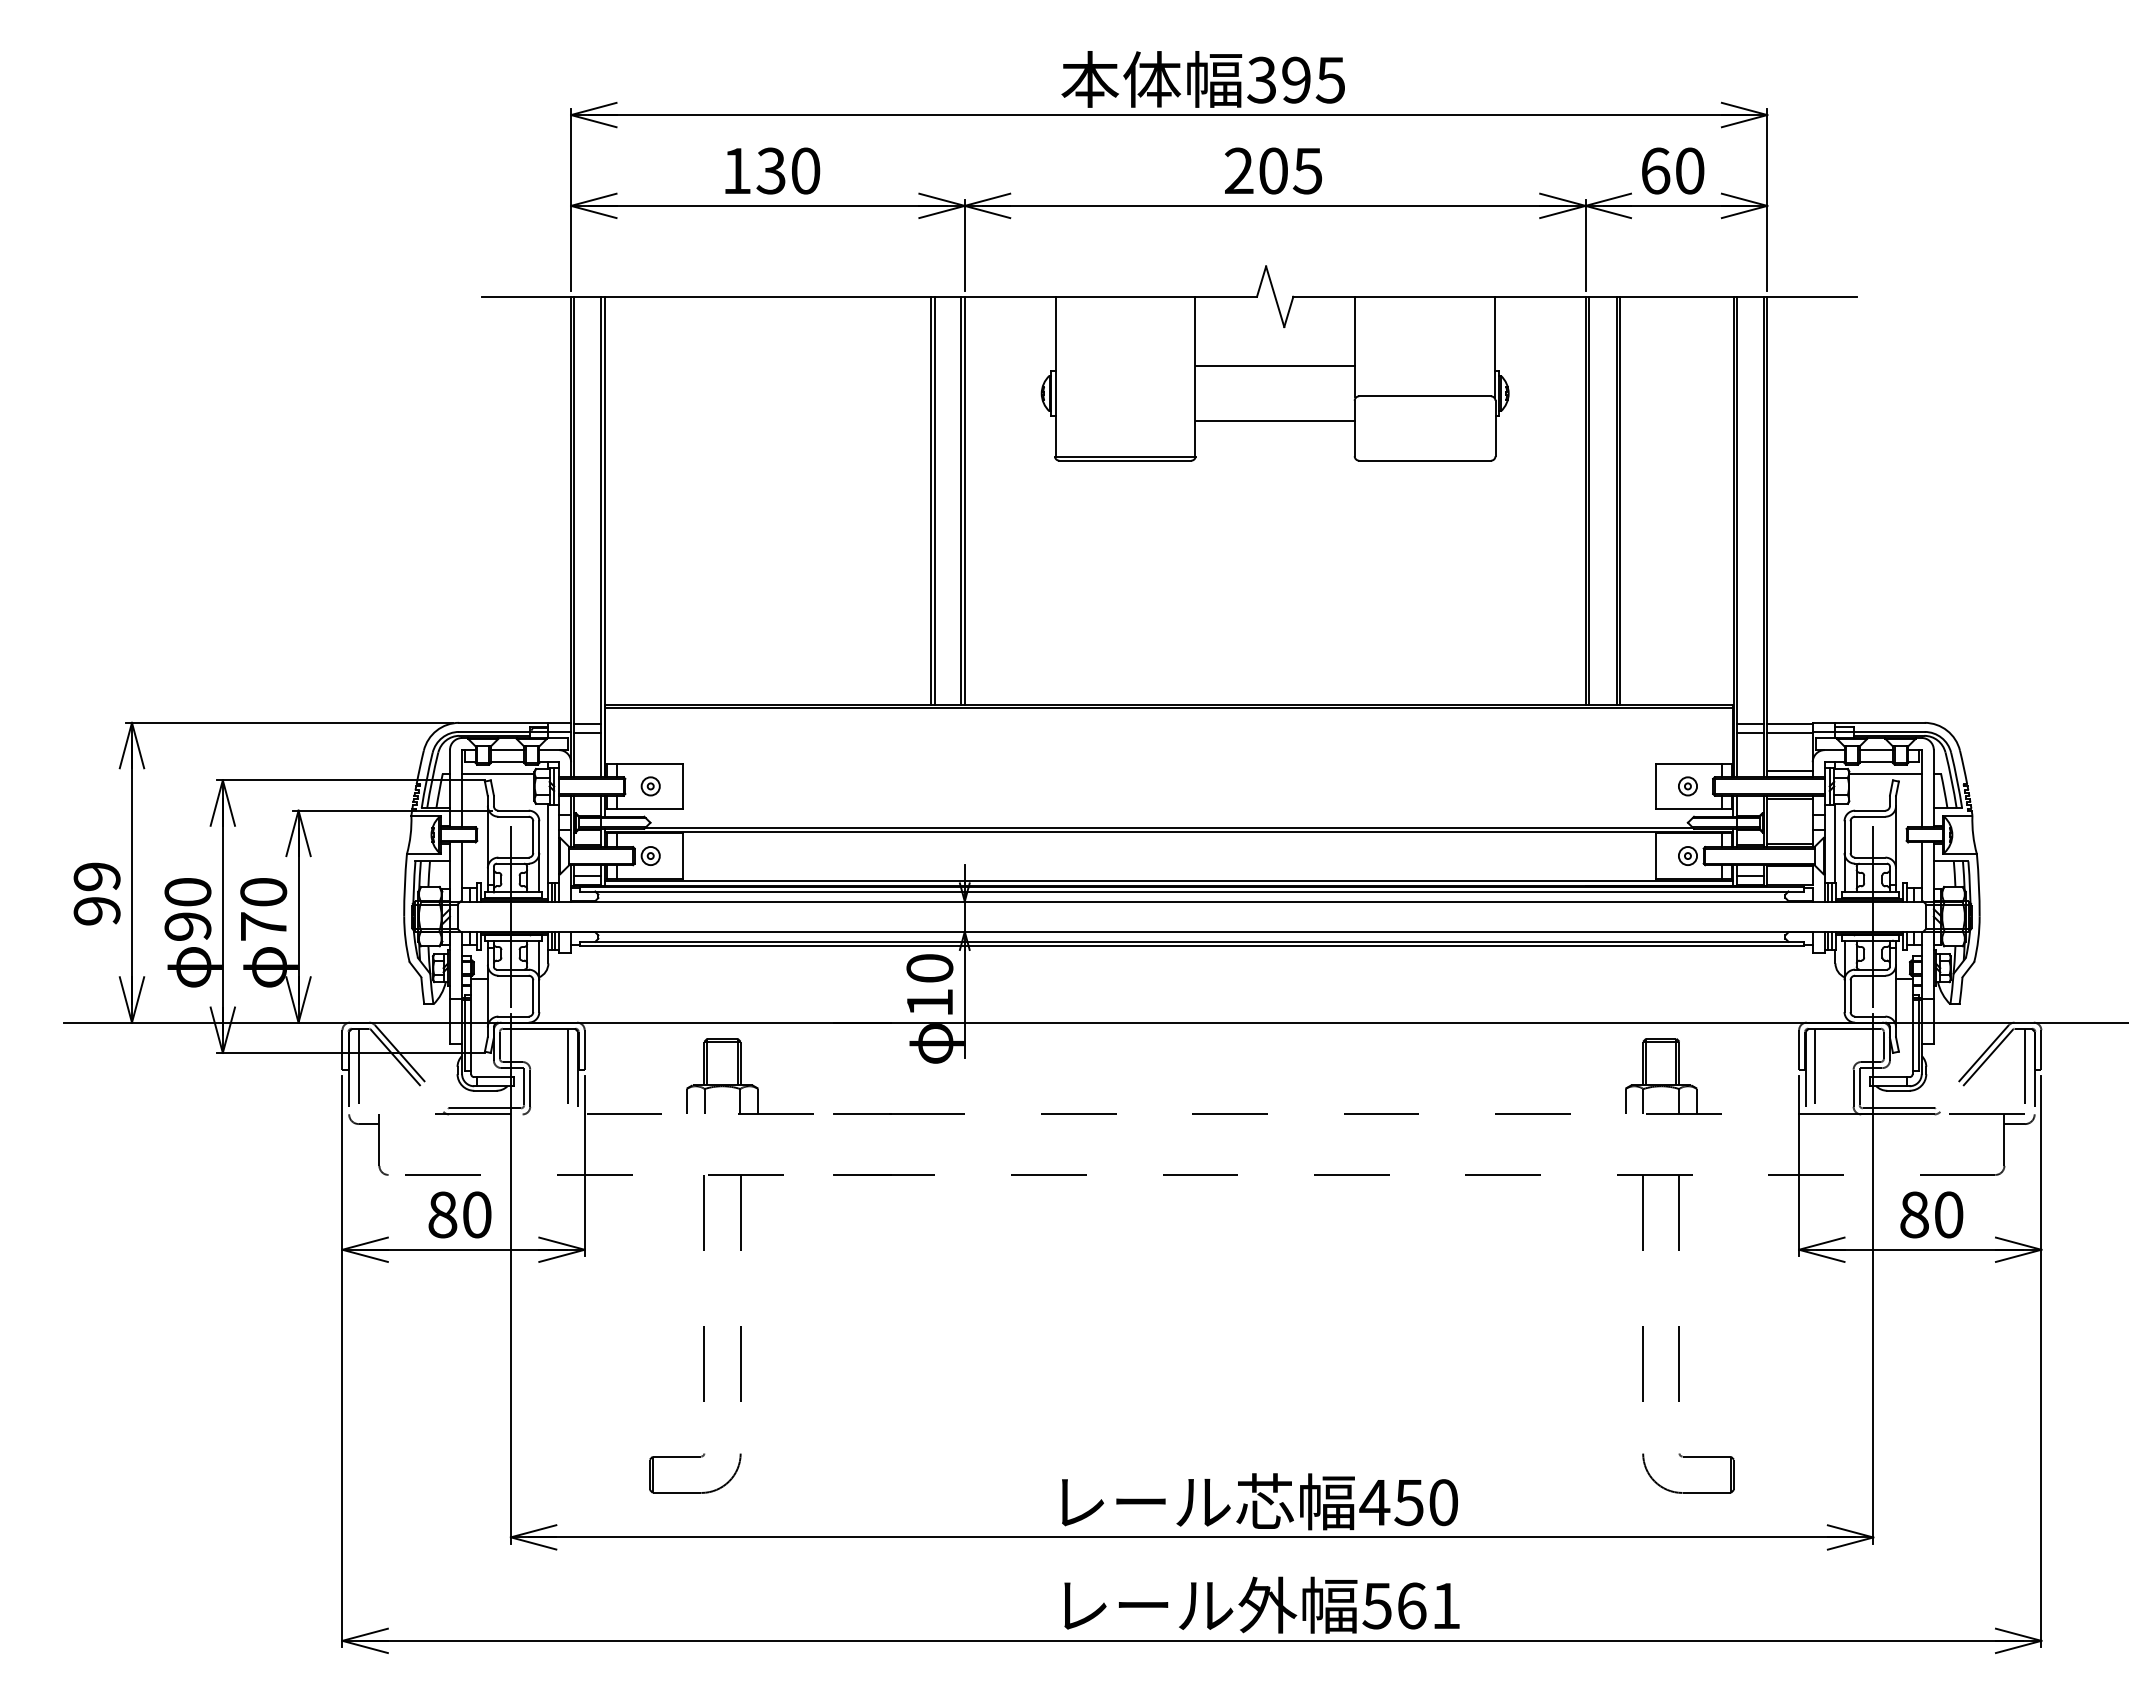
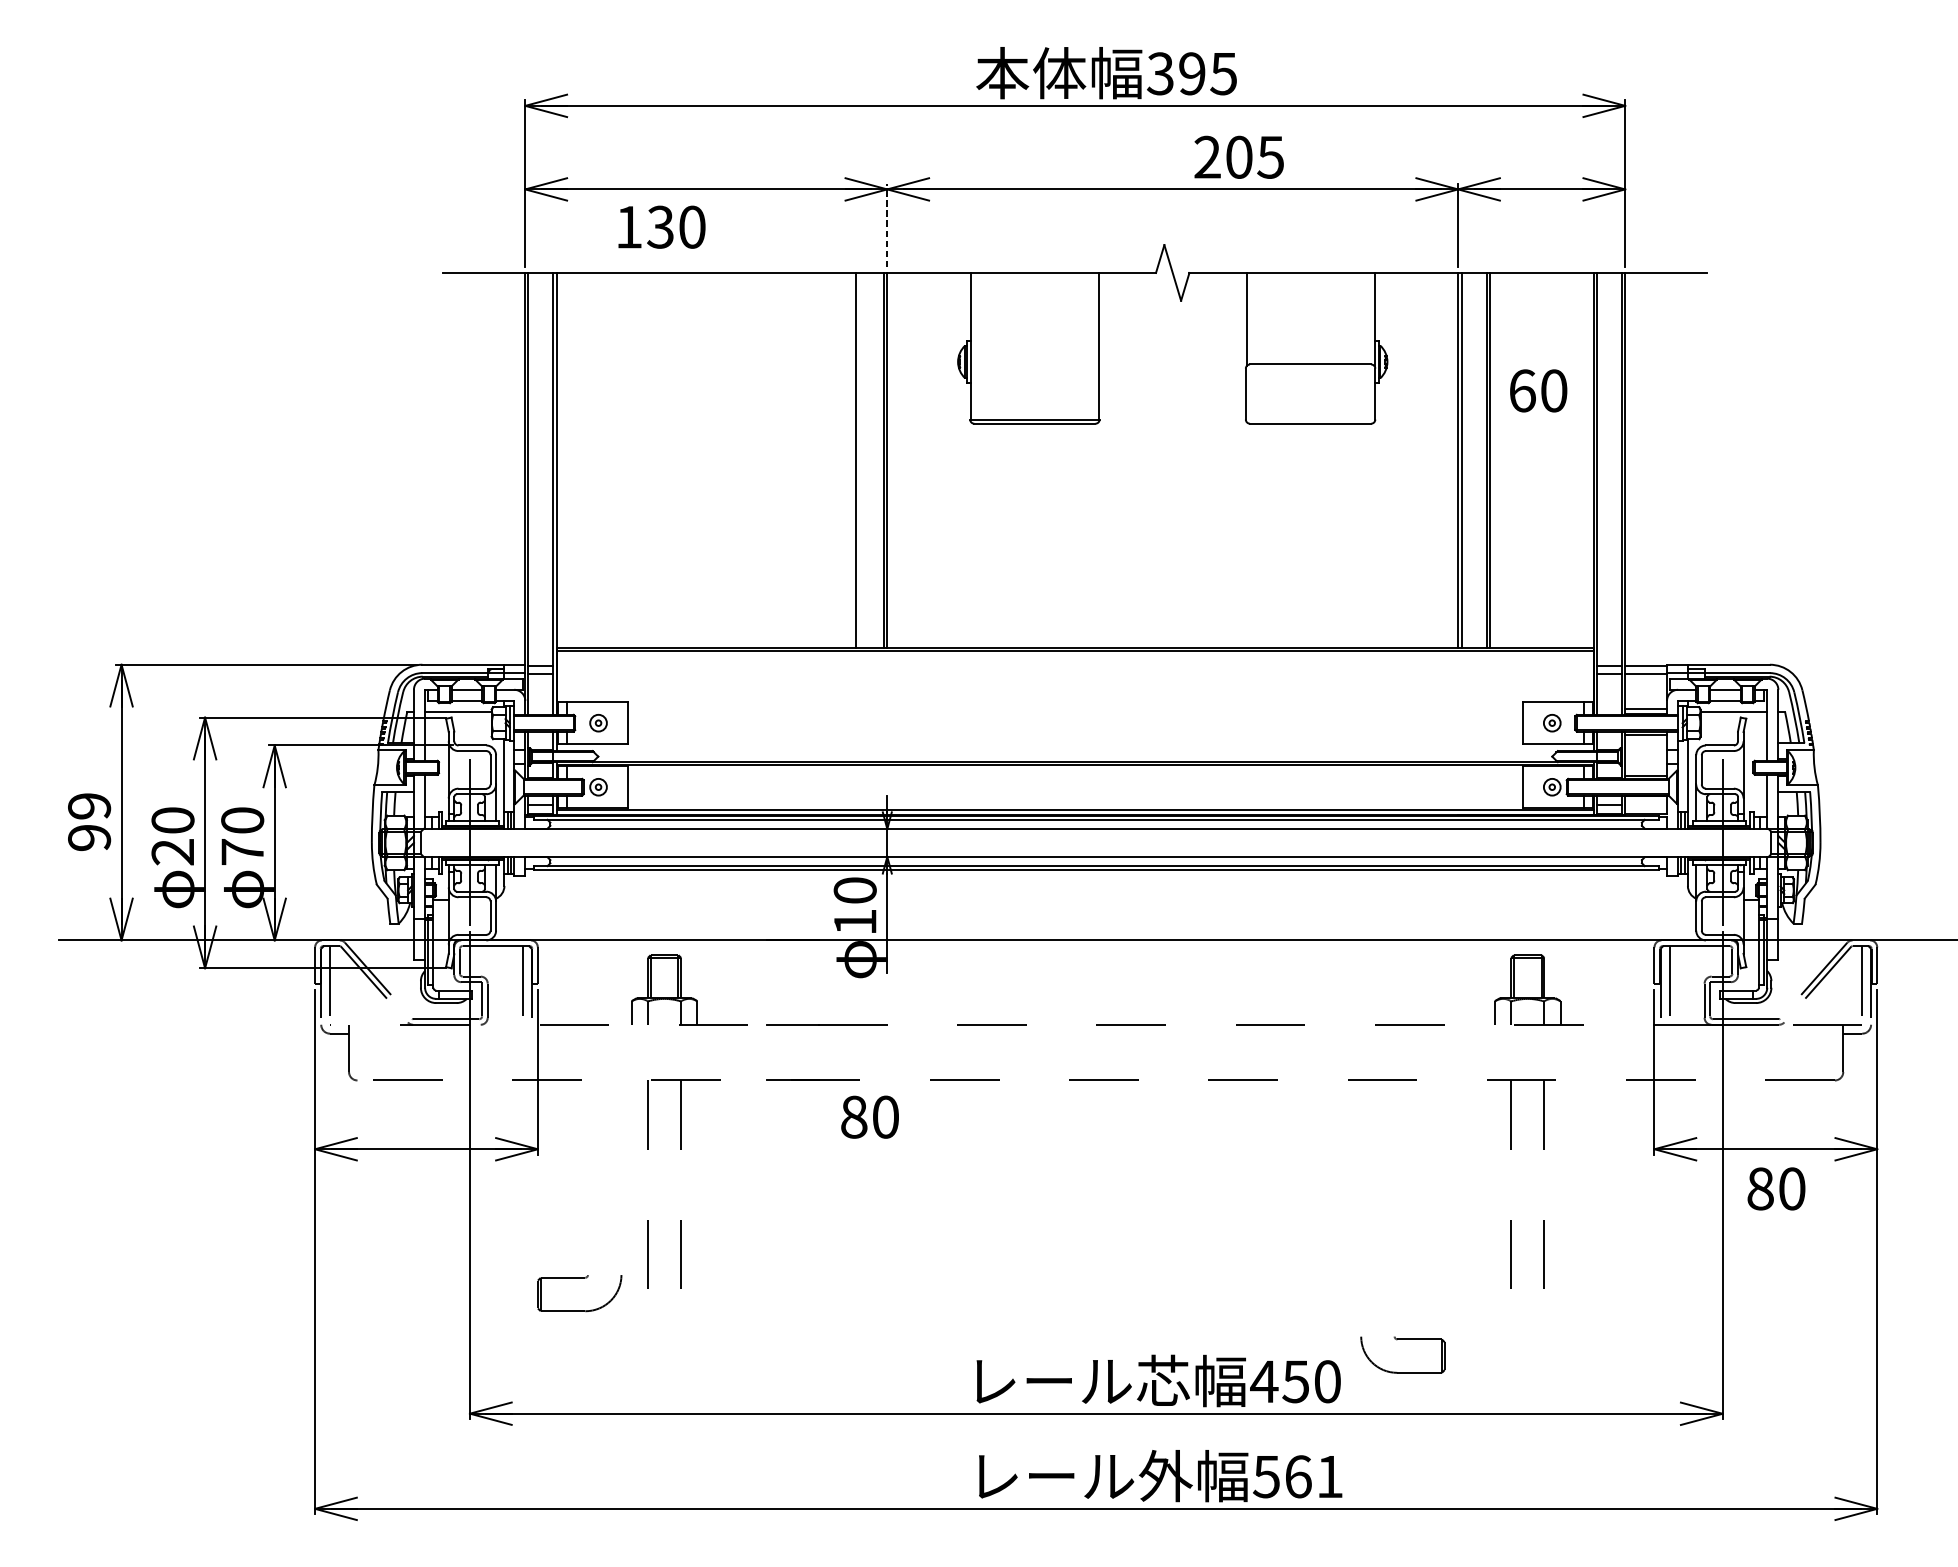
text: (772, 170) -> (661, 226), moved
text: (1273, 170) -> (1239, 156), moved
text: (1673, 170) -> (1538, 390), moved
line: (964, 244) -> (887, 224), solid -> dashed
line: (1275, 366) -> (1173, 337), removed
line: (1275, 420) -> (1173, 386), removed
line: (934, 500) -> (859, 460), removed
text: (188, 926) -> (173, 852), 90 -> 20
text: (459, 1214) -> (869, 1116), moved
text: (1931, 1214) -> (1776, 1188), moved
part: (695, 1457) -> (579, 1278), moved
part: (1688, 1457) -> (1402, 1340), moved

